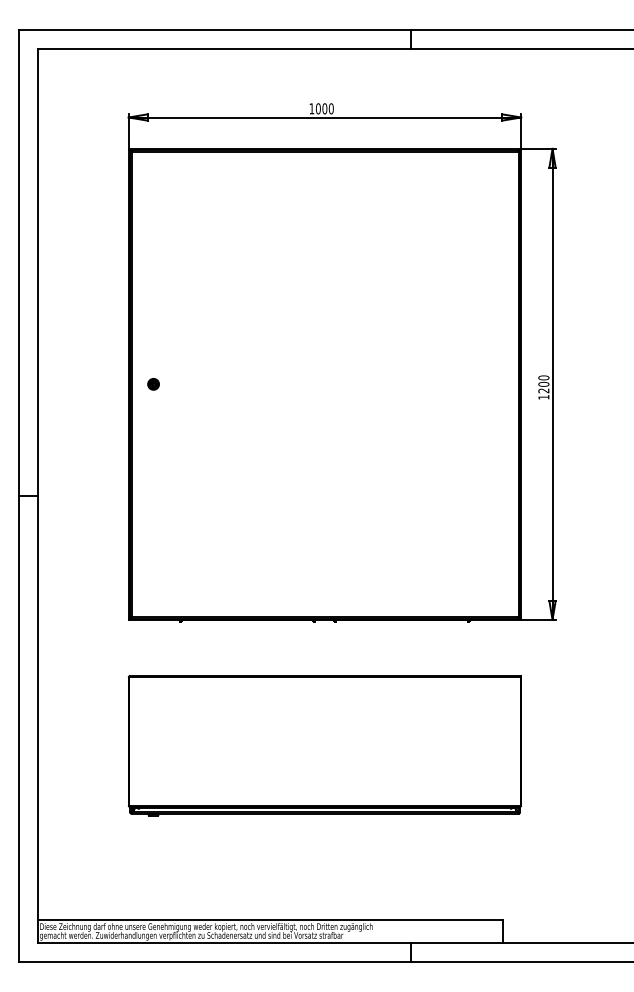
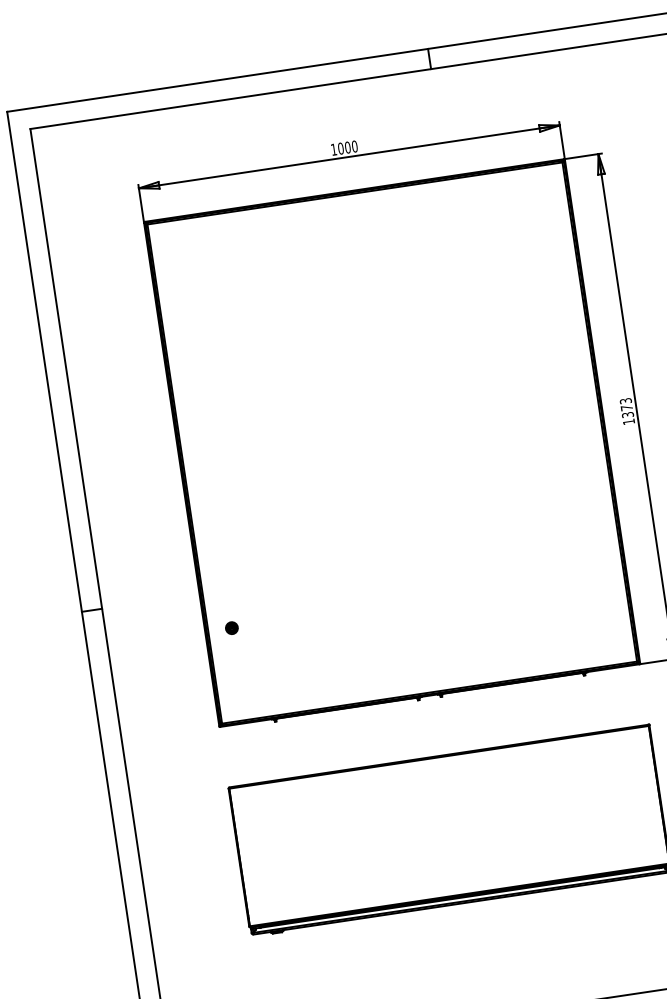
part: (153, 384) -> (231, 628), moved
text: (543, 384) -> (626, 408), 1200 -> 1373

